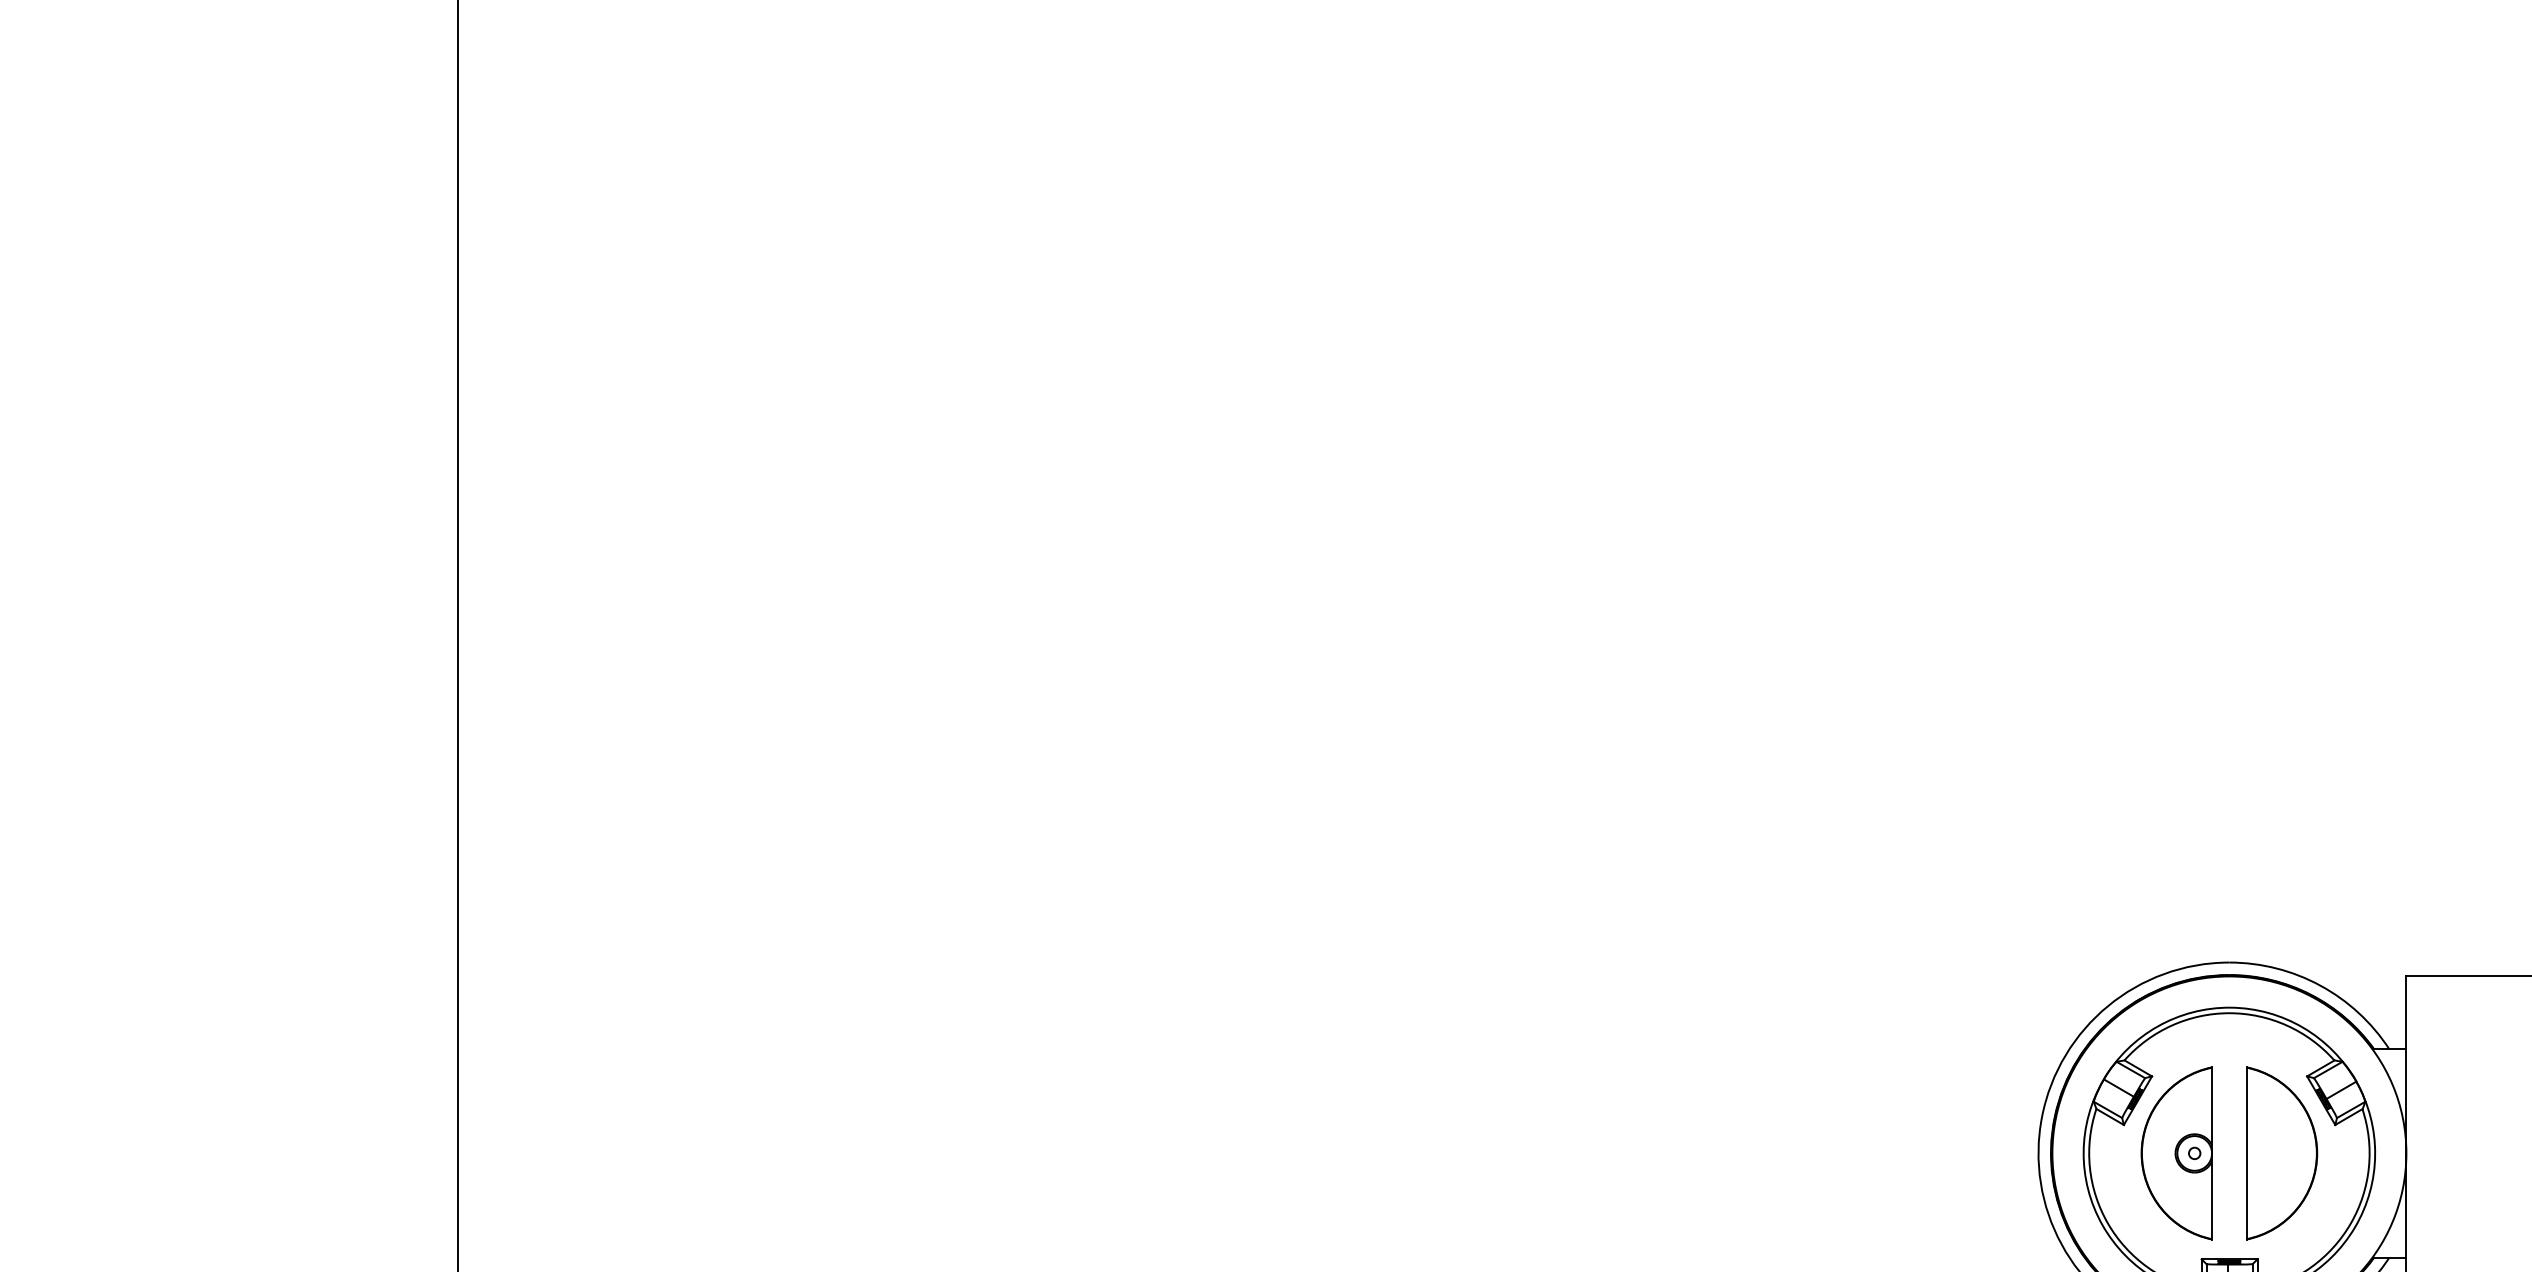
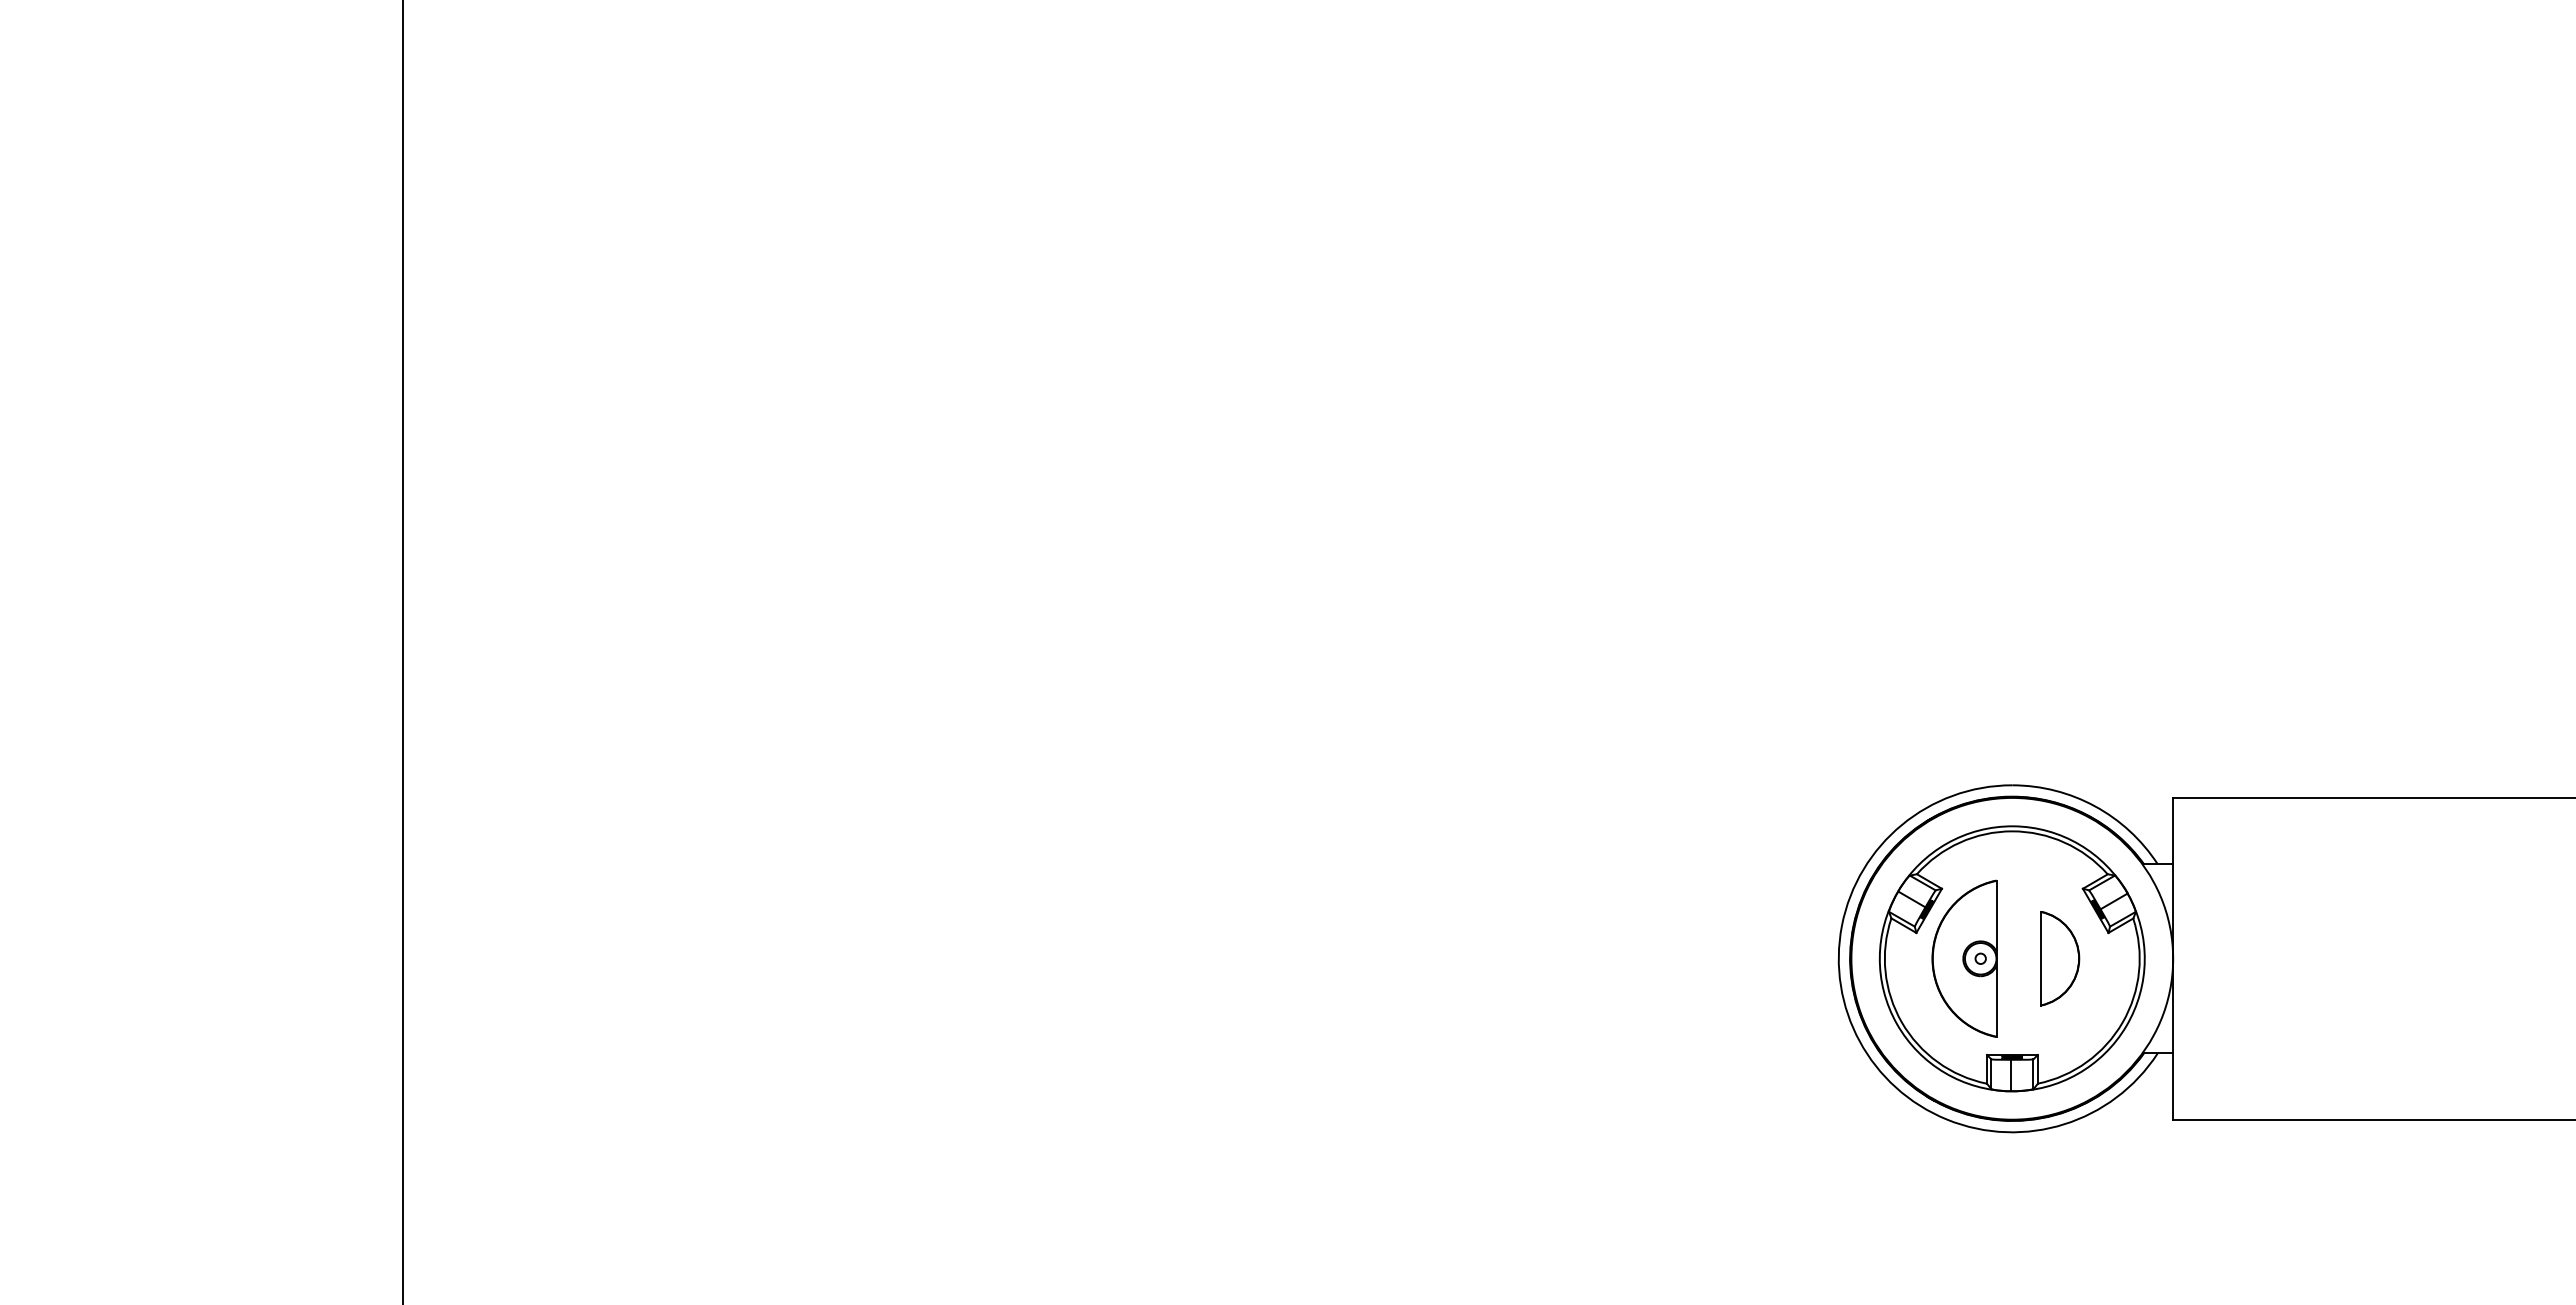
part: (2281, 1153) -> (2059, 958), size x0.6

